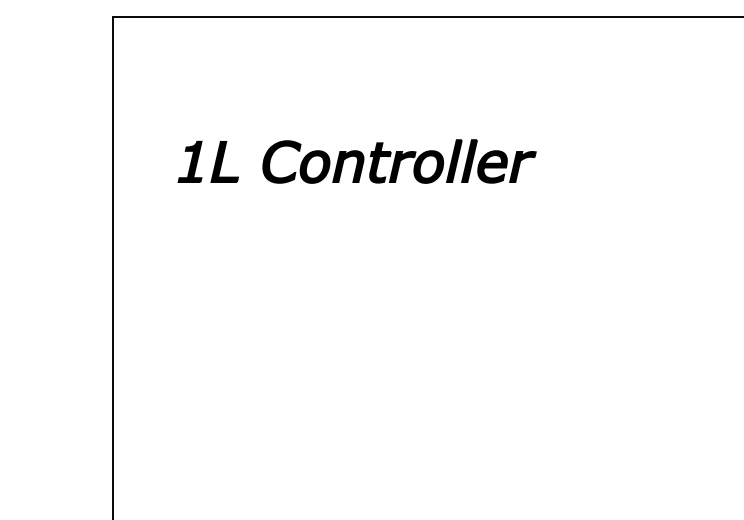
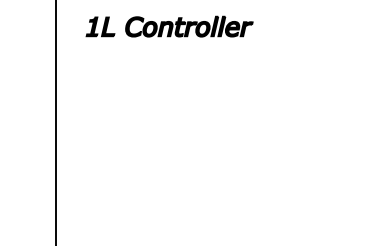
part: (356, 161) -> (169, 26), moved

